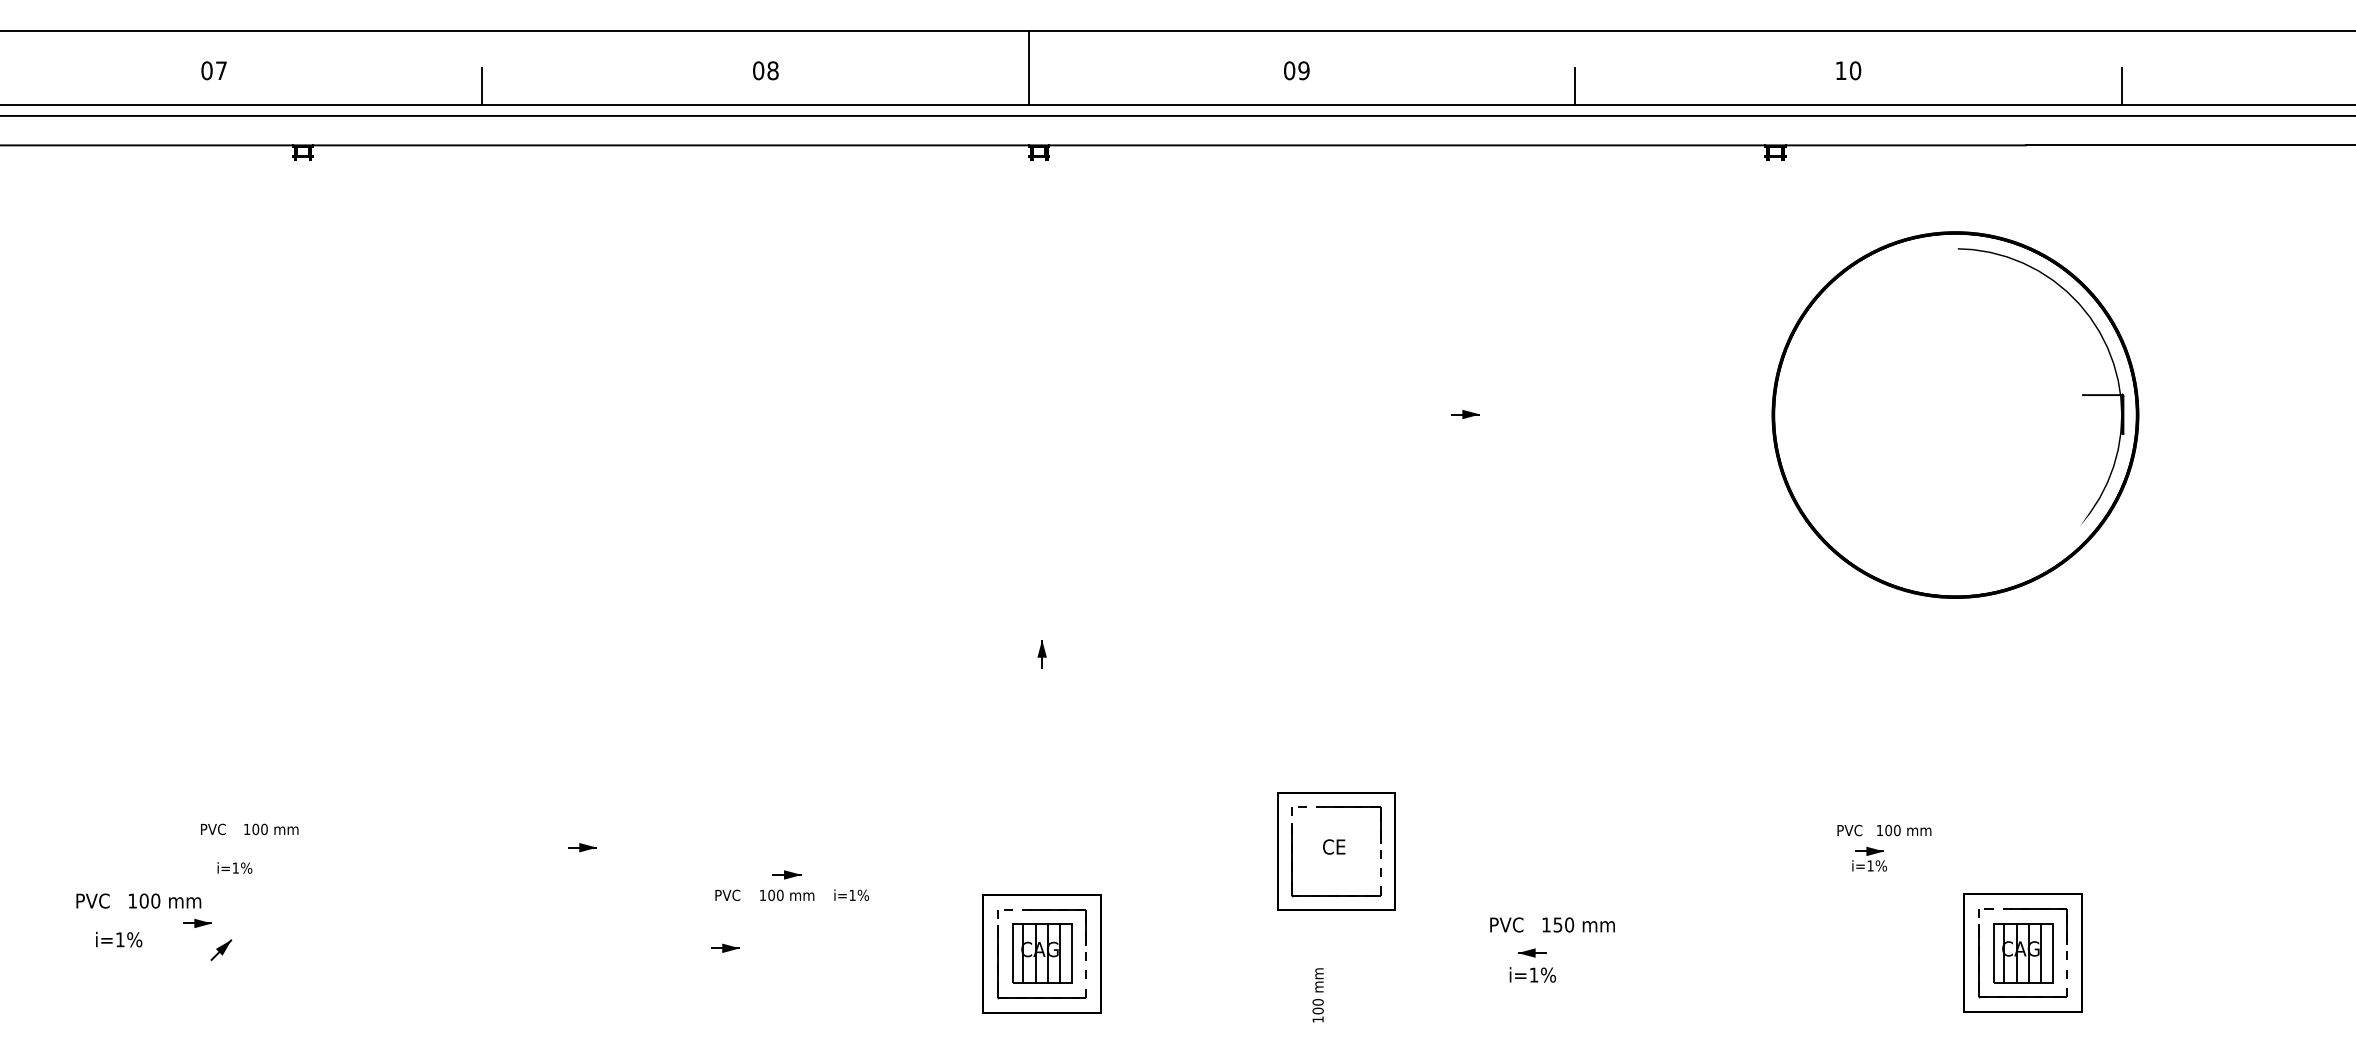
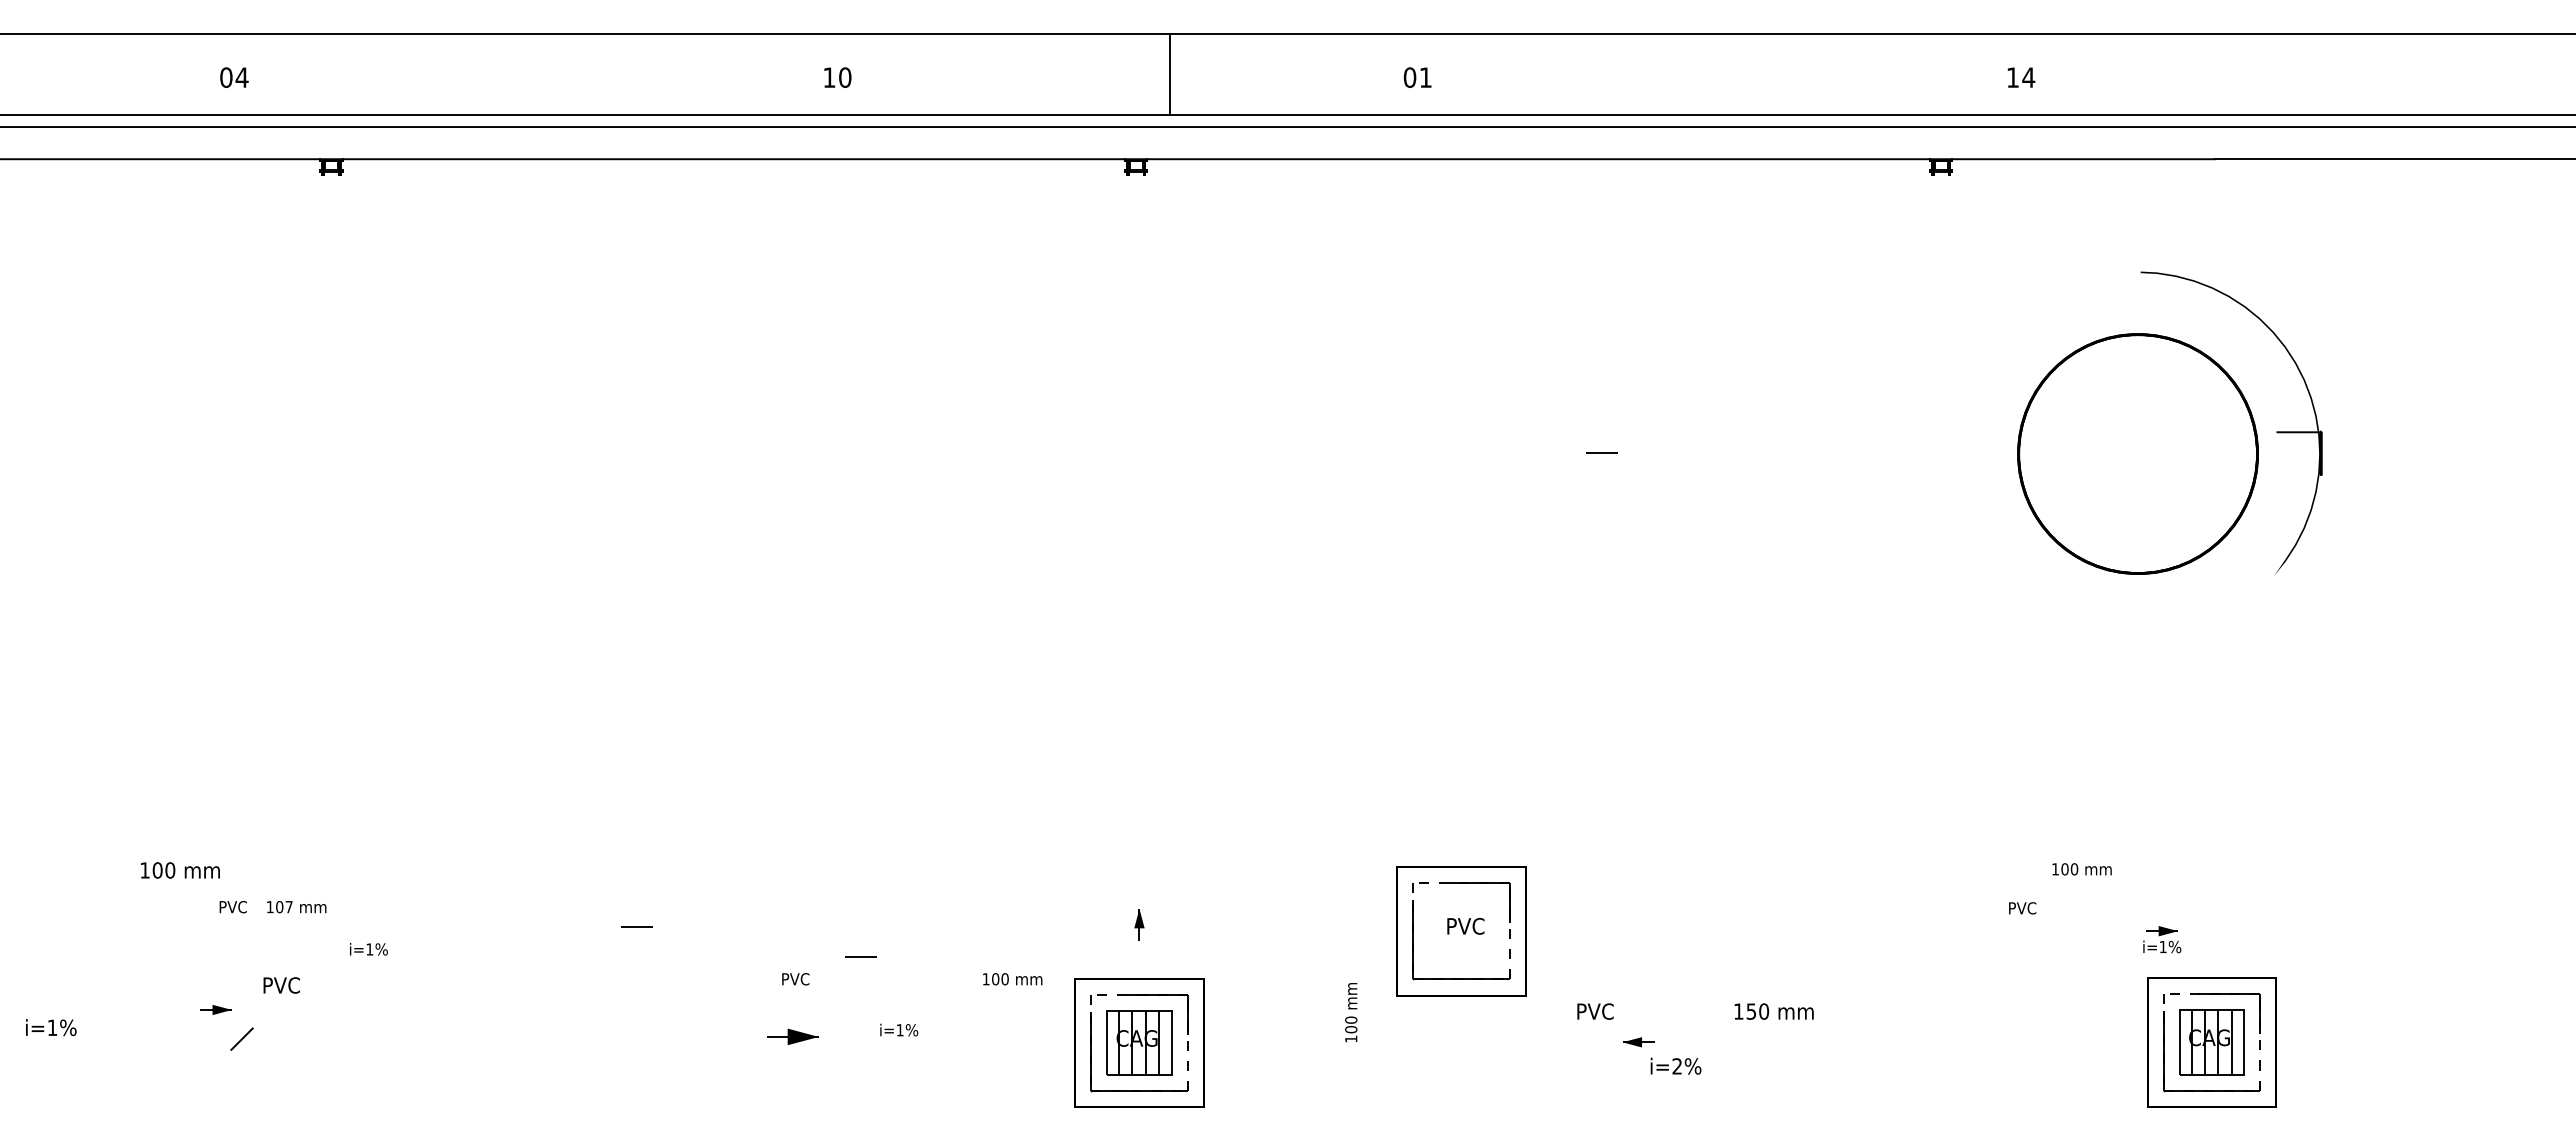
line: (1028, 67) -> (1169, 74), moved
text: (220, 70) -> (241, 77), 07 -> 04
text: (765, 70) -> (837, 77), 08 -> 10
text: (1303, 70) -> (1425, 77), 09 -> 01
text: (1855, 70) -> (2028, 77), 10 -> 14
line: (482, 86) -> (527, 94), removed
line: (1575, 86) -> (1722, 94), removed
line: (2122, 86) -> (2320, 94), removed
fill: (1471, 414) -> (1608, 453), removed
part: (1954, 414) -> (2137, 453), size x0.6
part: (1042, 654) -> (1139, 924), moved
text: (263, 829) -> (288, 907), 100 -> 107
text: (1903, 830) -> (2081, 869), moved
text: (1340, 846) -> (1465, 925), CE -> PVC
fill: (587, 847) -> (642, 926), removed
part: (1869, 859) -> (2162, 939), moved
text: (234, 868) -> (368, 949), moved
fill: (792, 874) -> (866, 956), removed
text: (851, 894) -> (899, 1029), moved
text: (787, 895) -> (1012, 979), moved
text: (92, 901) -> (281, 985), moved
text: (165, 901) -> (180, 870), moved
text: (1506, 924) -> (1595, 1011), moved
text: (1578, 924) -> (1773, 1011), moved
text: (119, 939) -> (51, 1027), moved
fill: (223, 947) -> (244, 1036), removed
part: (724, 948) -> (792, 1037), size x1.6
part: (1532, 953) -> (1638, 1042), moved
text: (1533, 975) -> (1676, 1066), i=1% -> i=2%
text: (1318, 995) -> (1351, 1012), moved

